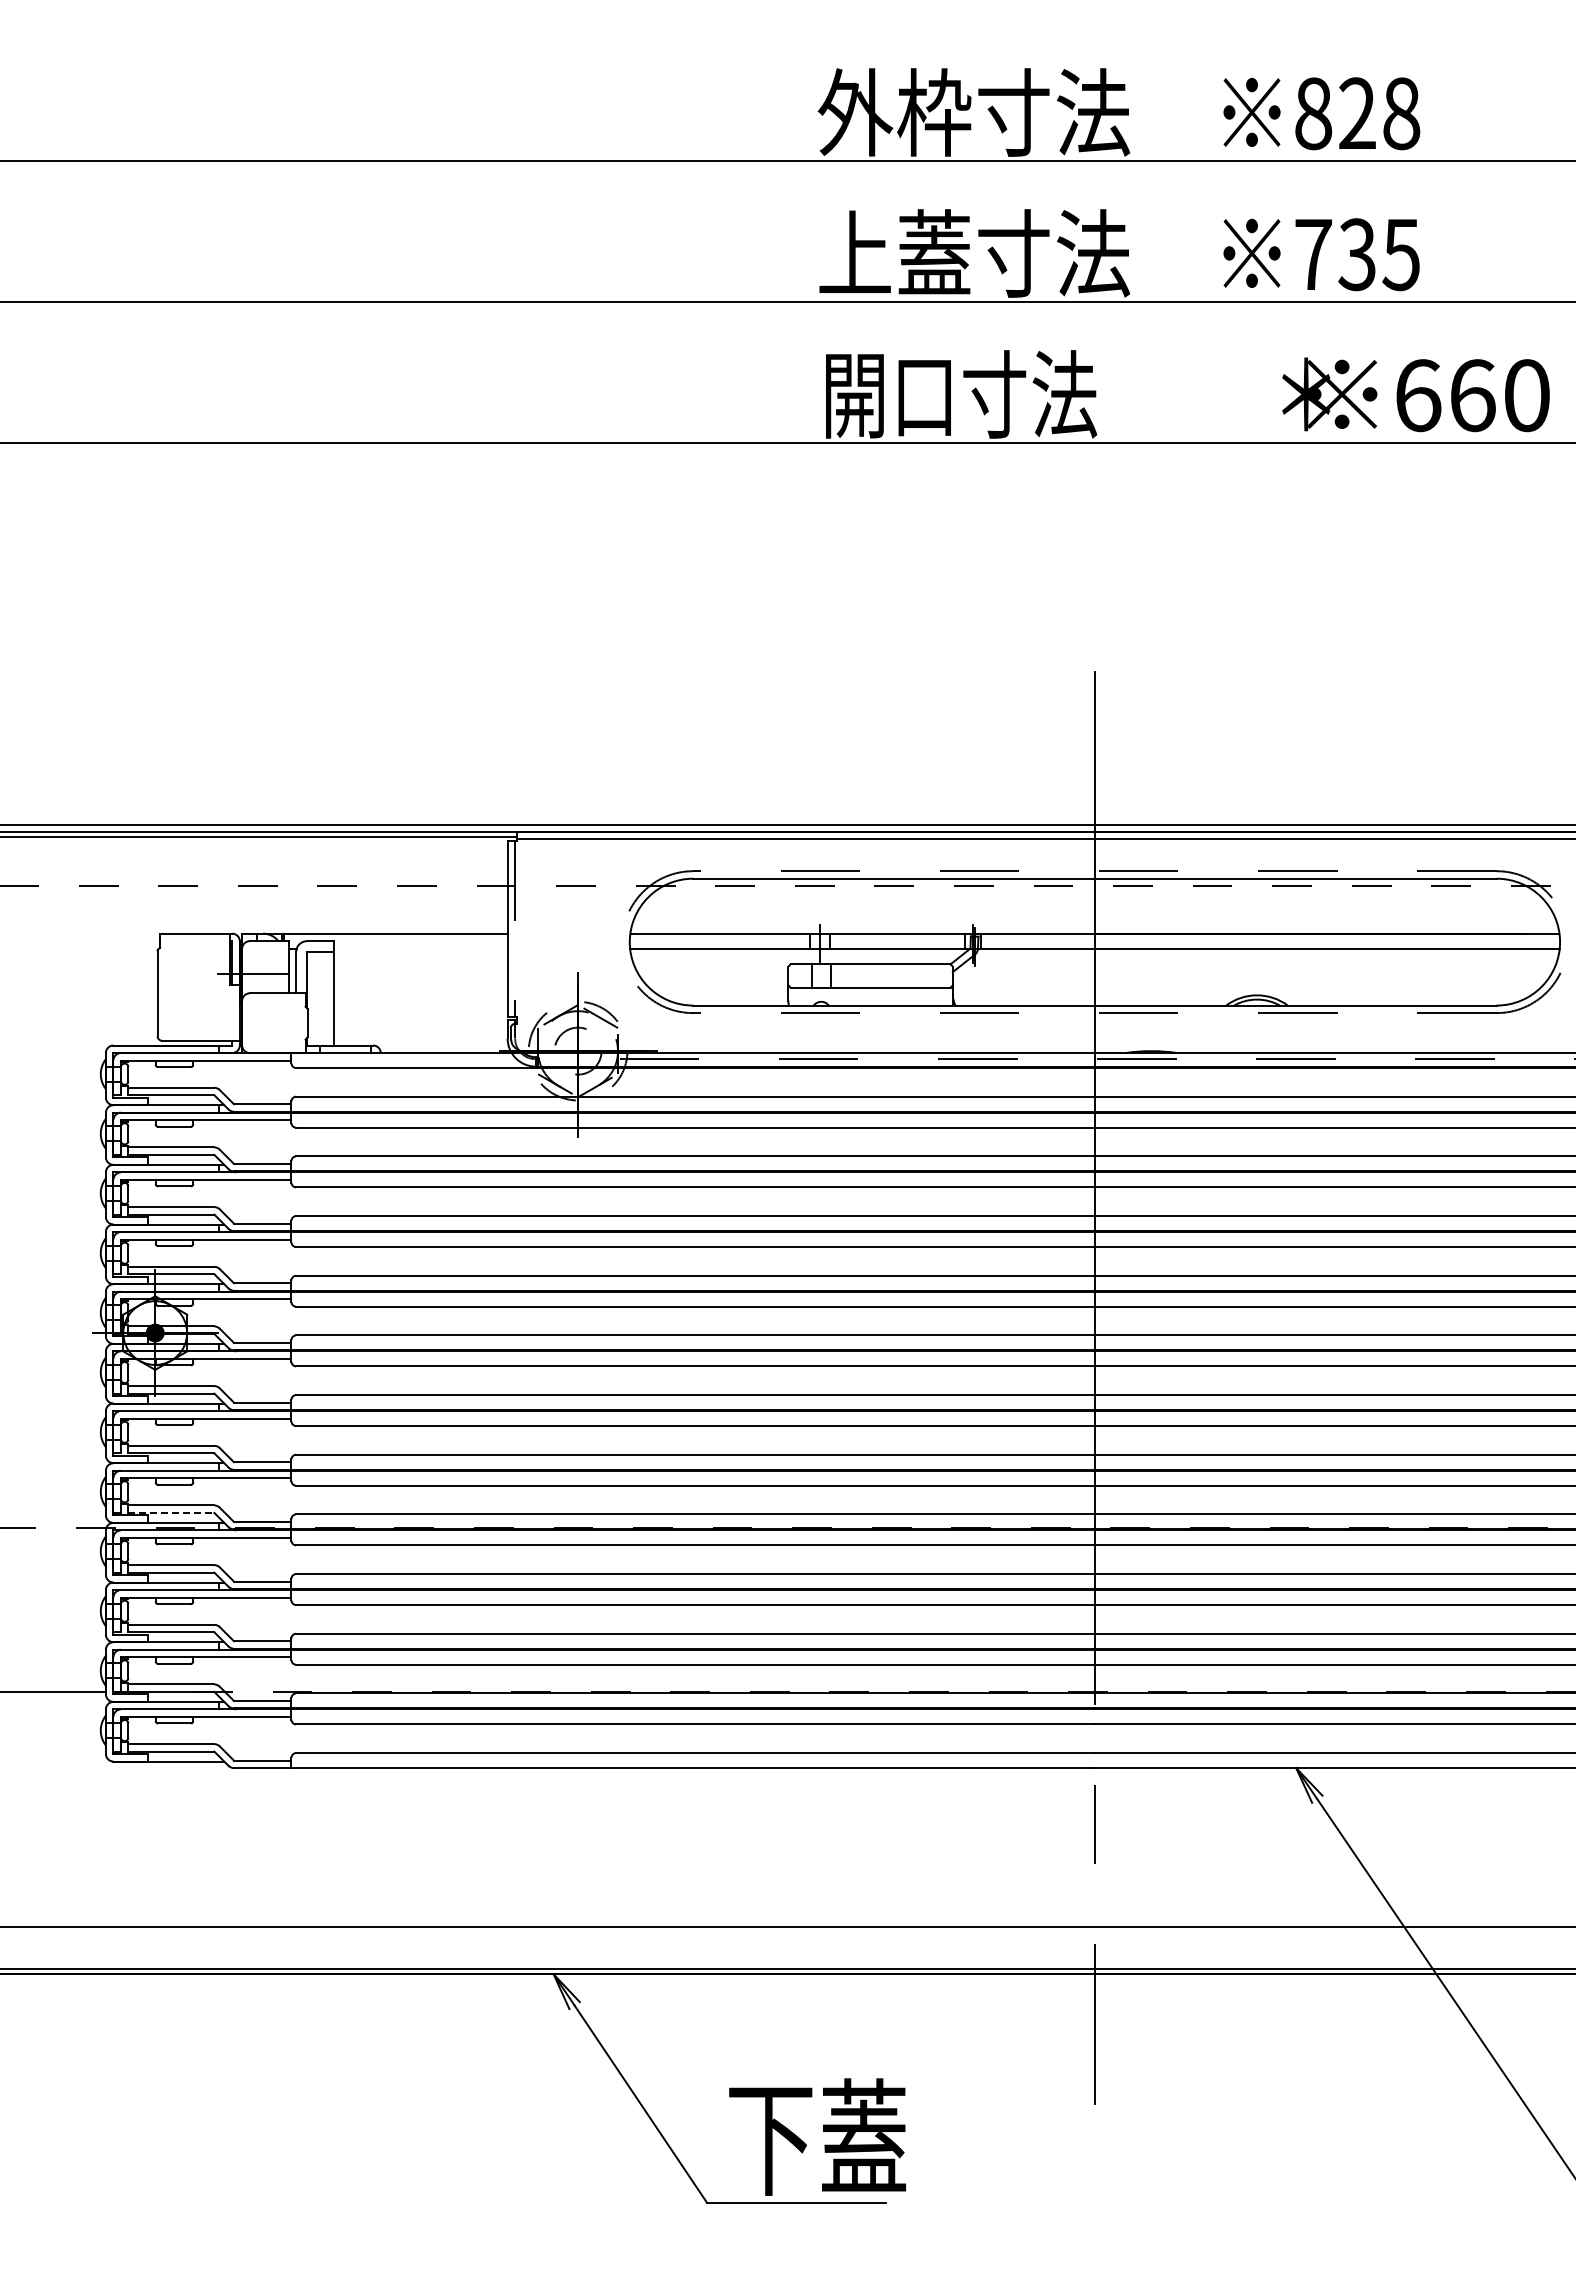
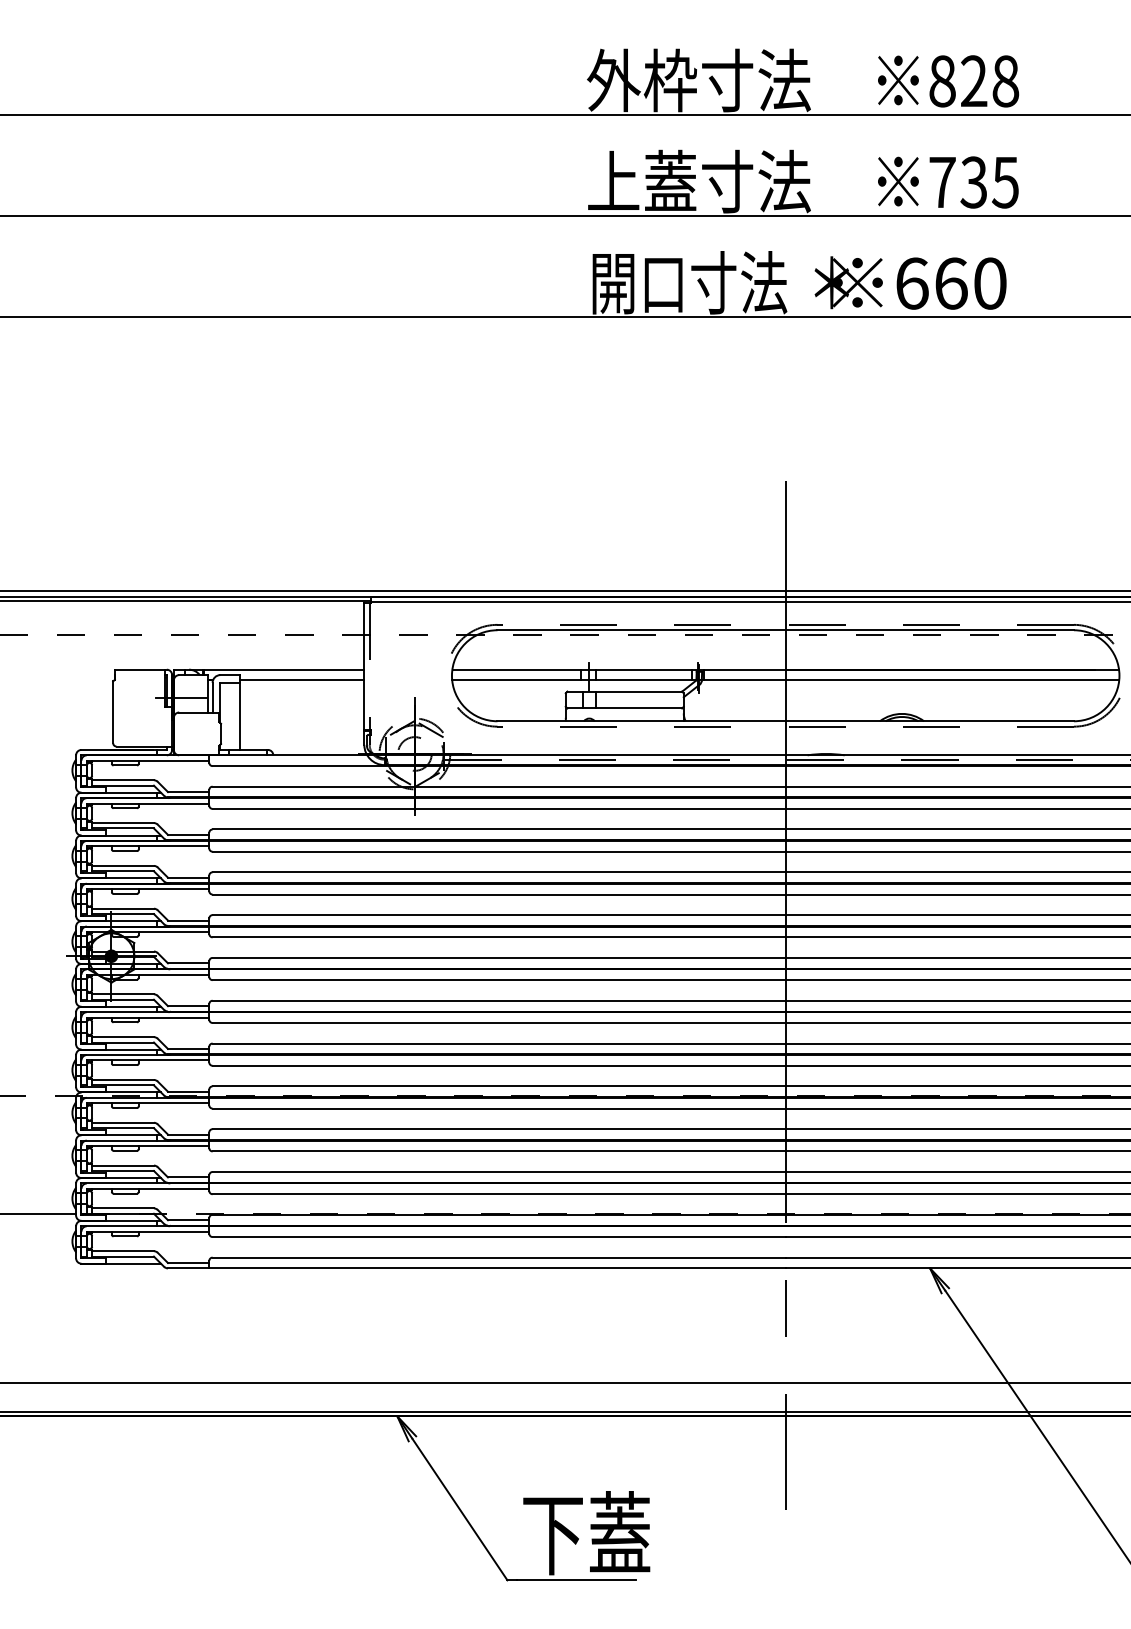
text: (1415, 394) -> (910, 282), moved
line: (420, 948) -> (301, 680), added
line: (171, 1513) -> (123, 1085), dashed -> solid

